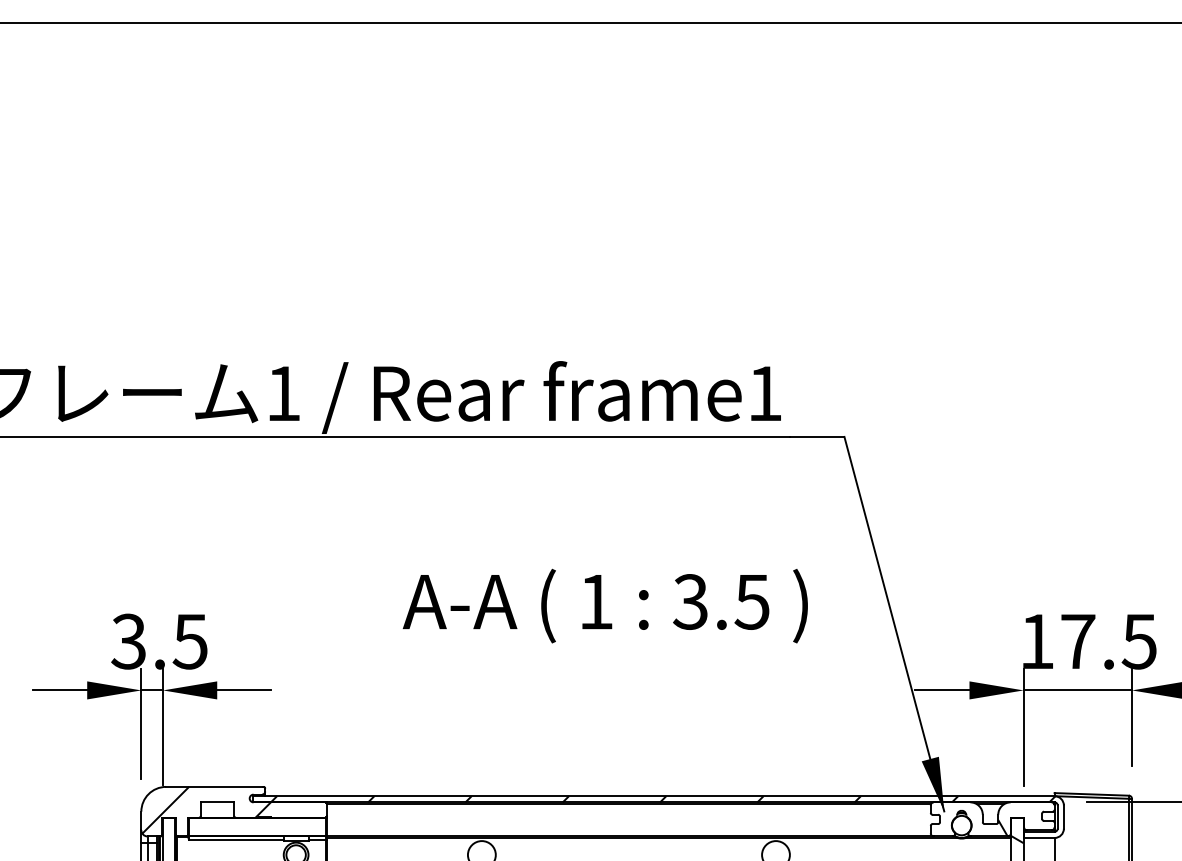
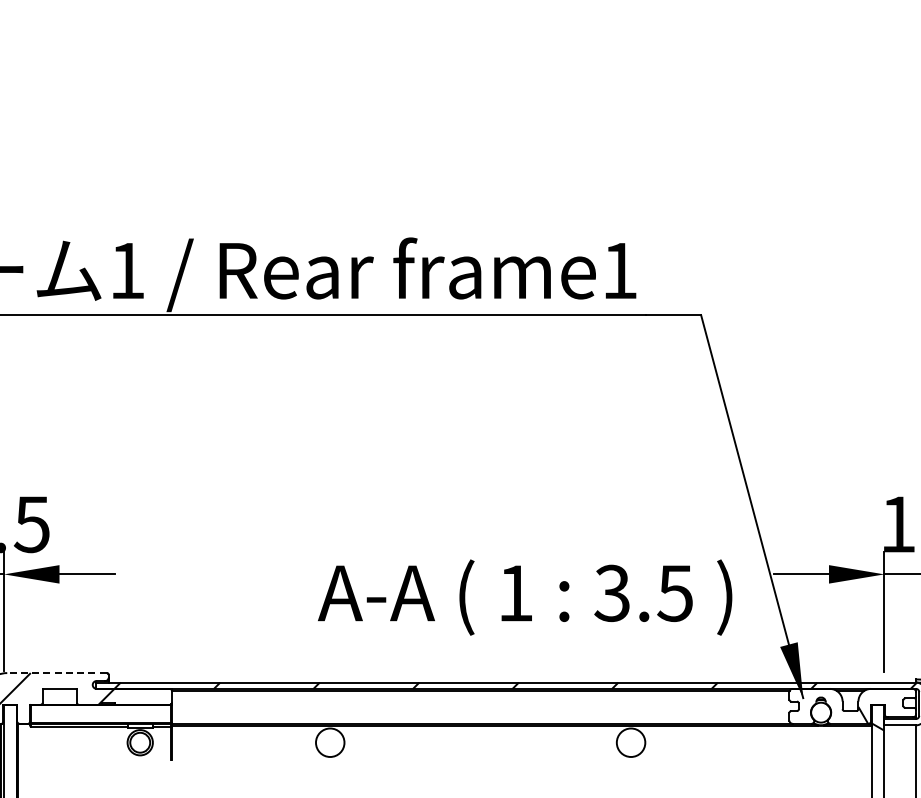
text: (604, 605) -> (524, 596), moved
line: (214, 786) -> (56, 672), solid -> dashed

